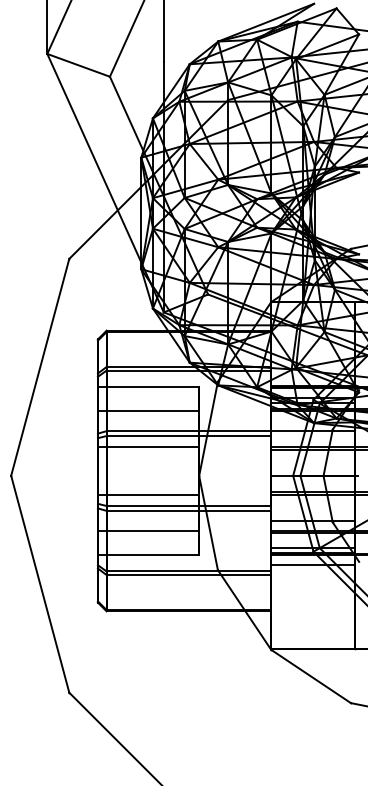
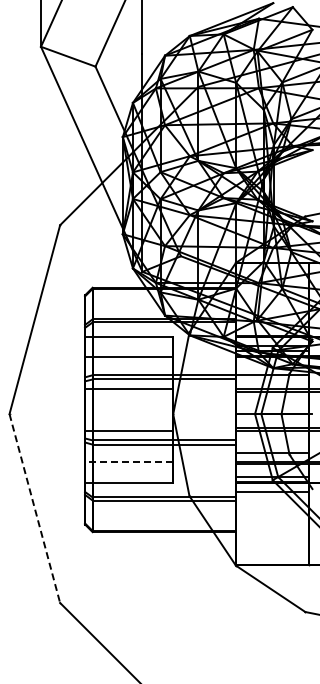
line: (147, 531) -> (128, 462), solid -> dashed
line: (39, 584) -> (34, 508), solid -> dashed

